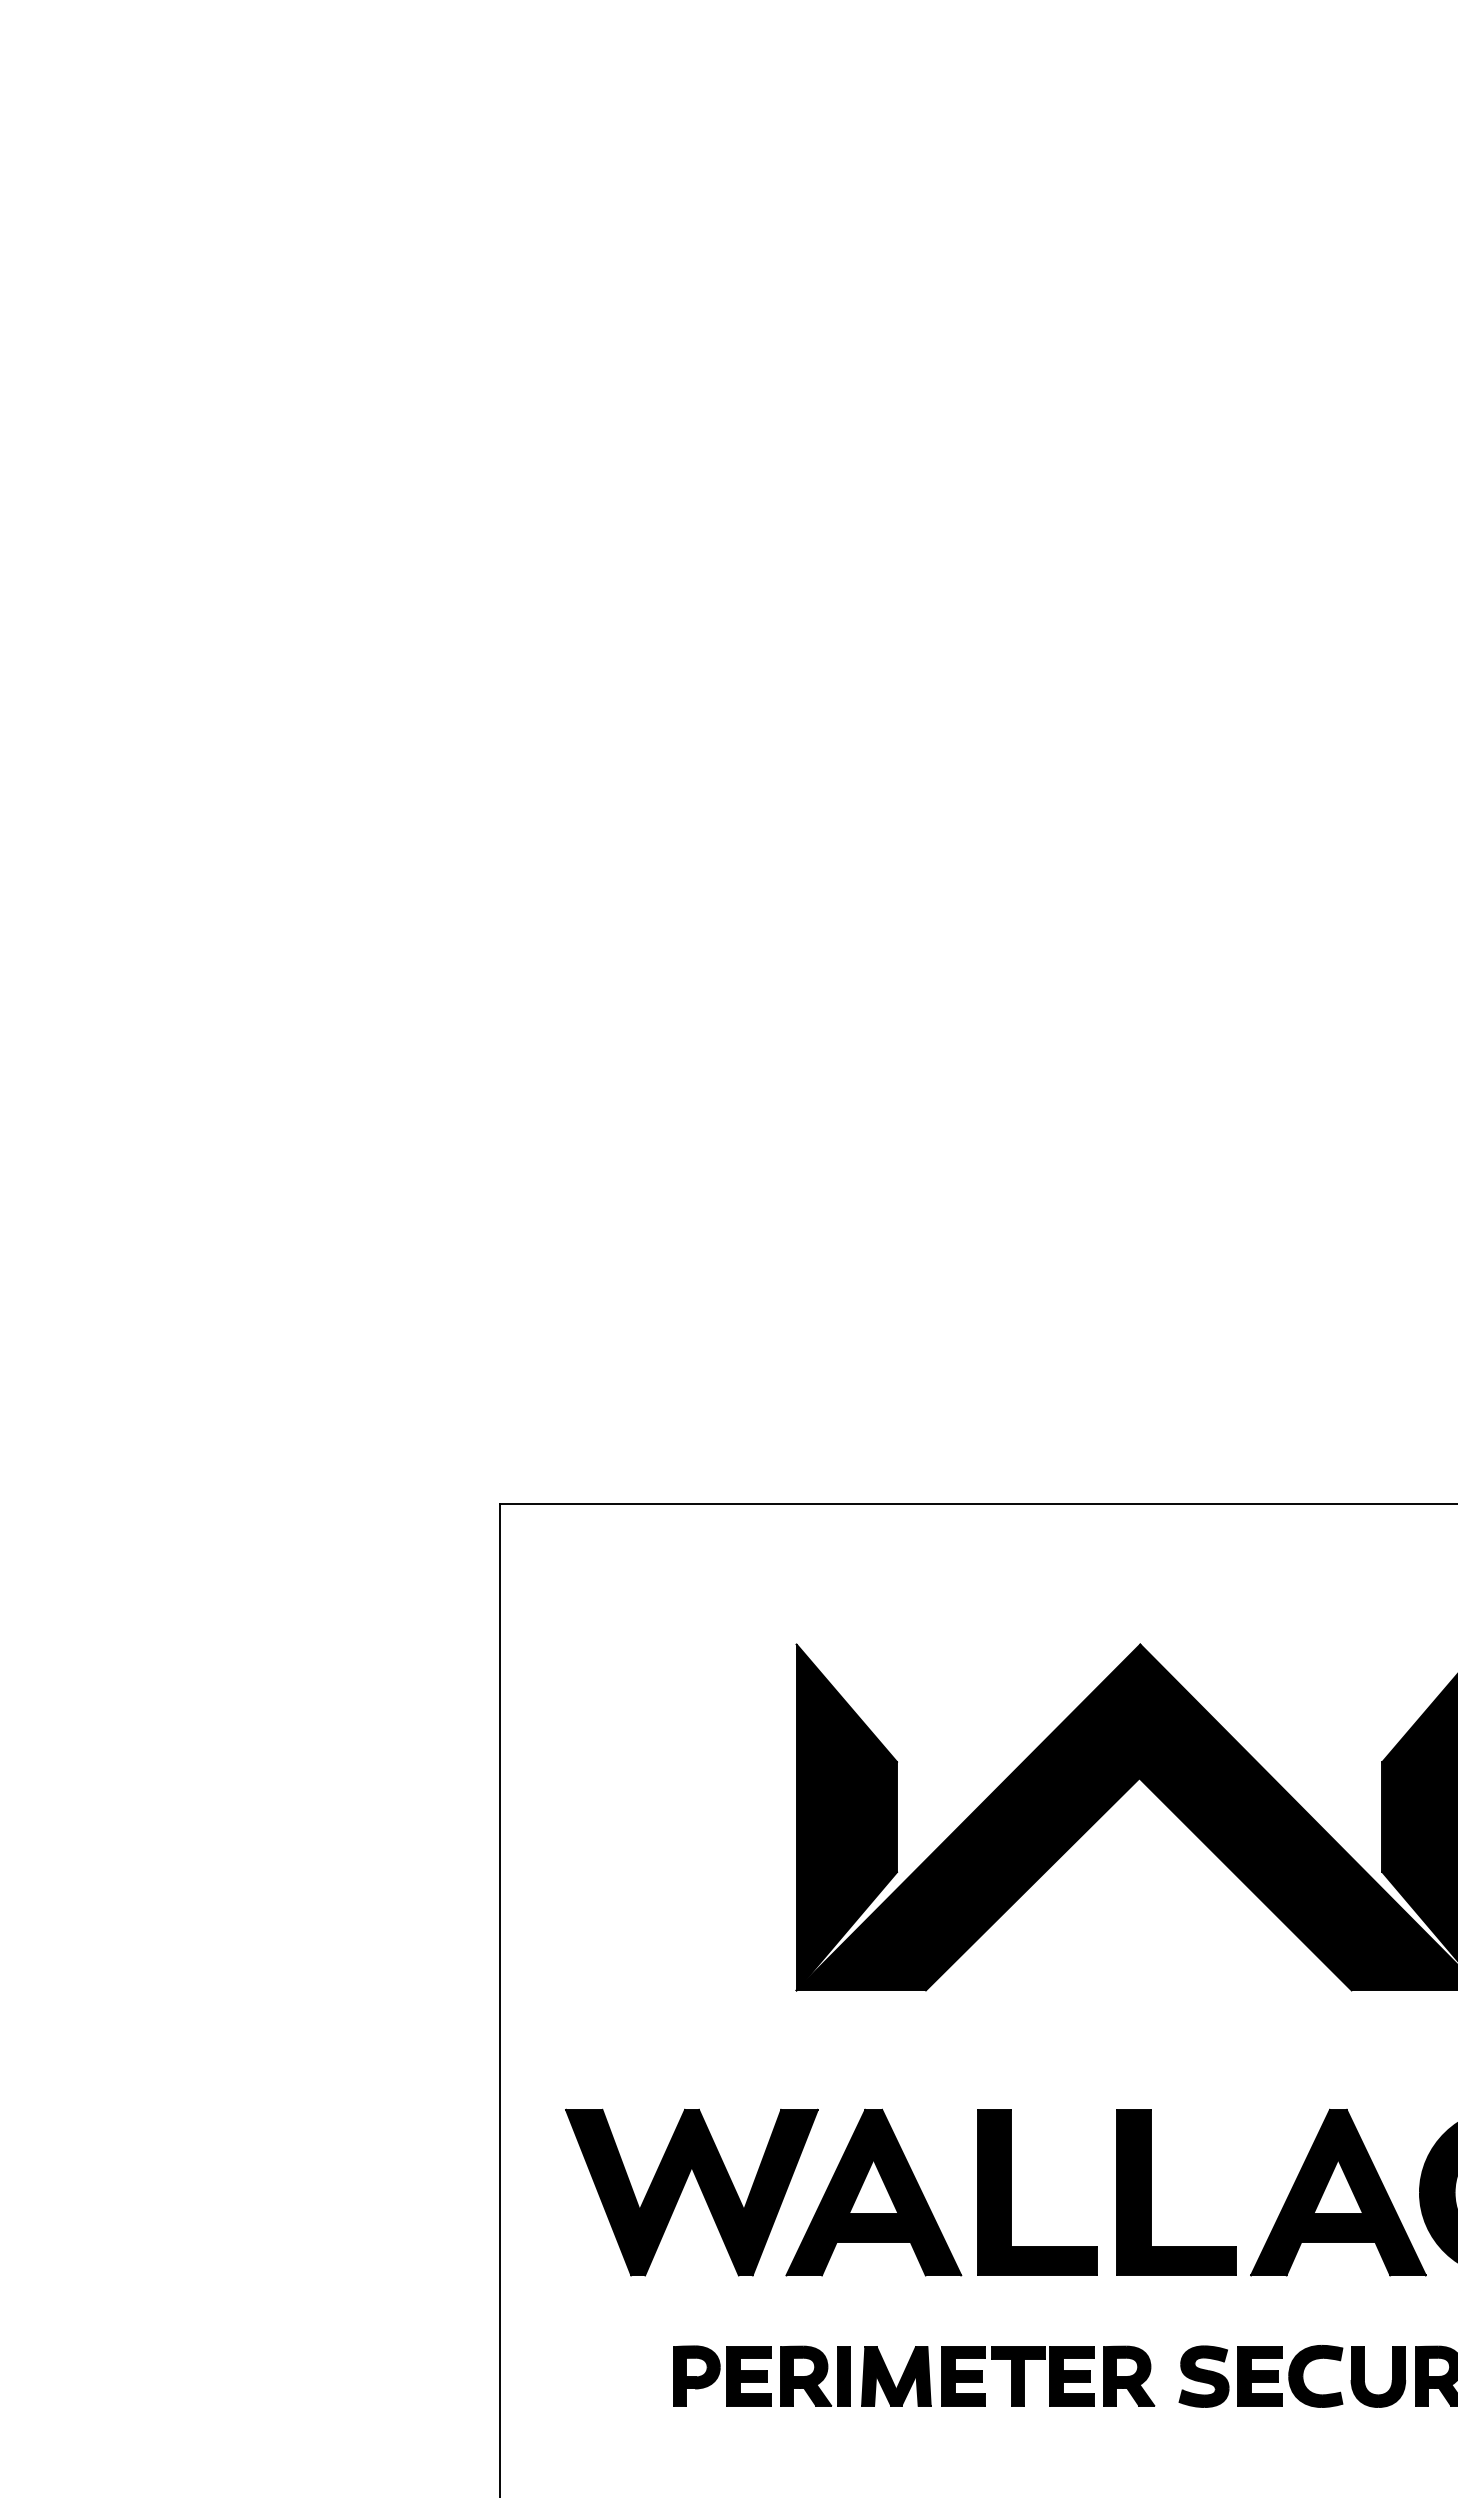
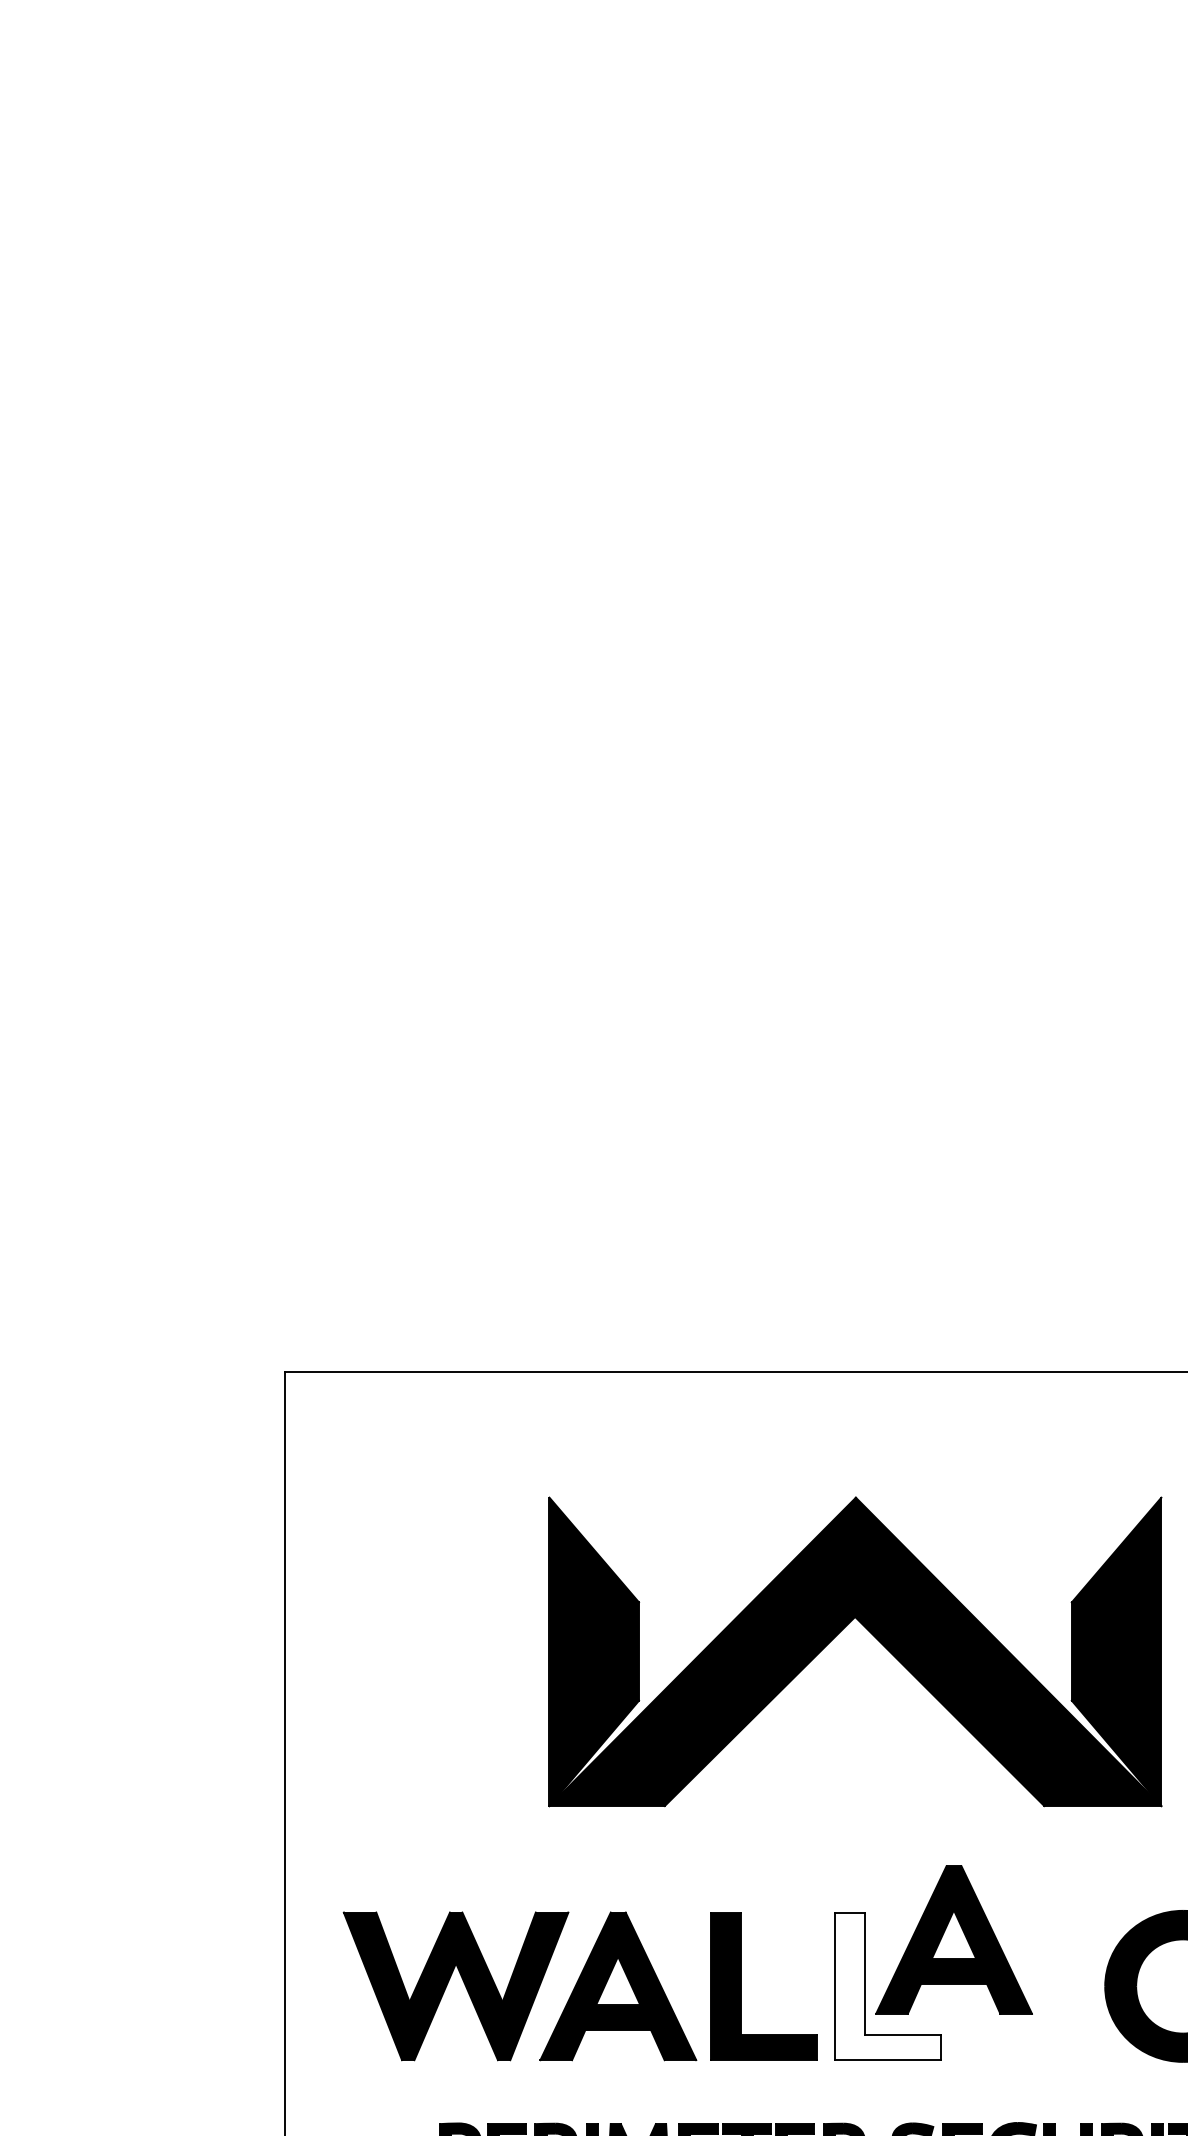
fill: (1176, 2192) -> (888, 1986), removed
part: (1338, 2192) -> (954, 1939), moved

